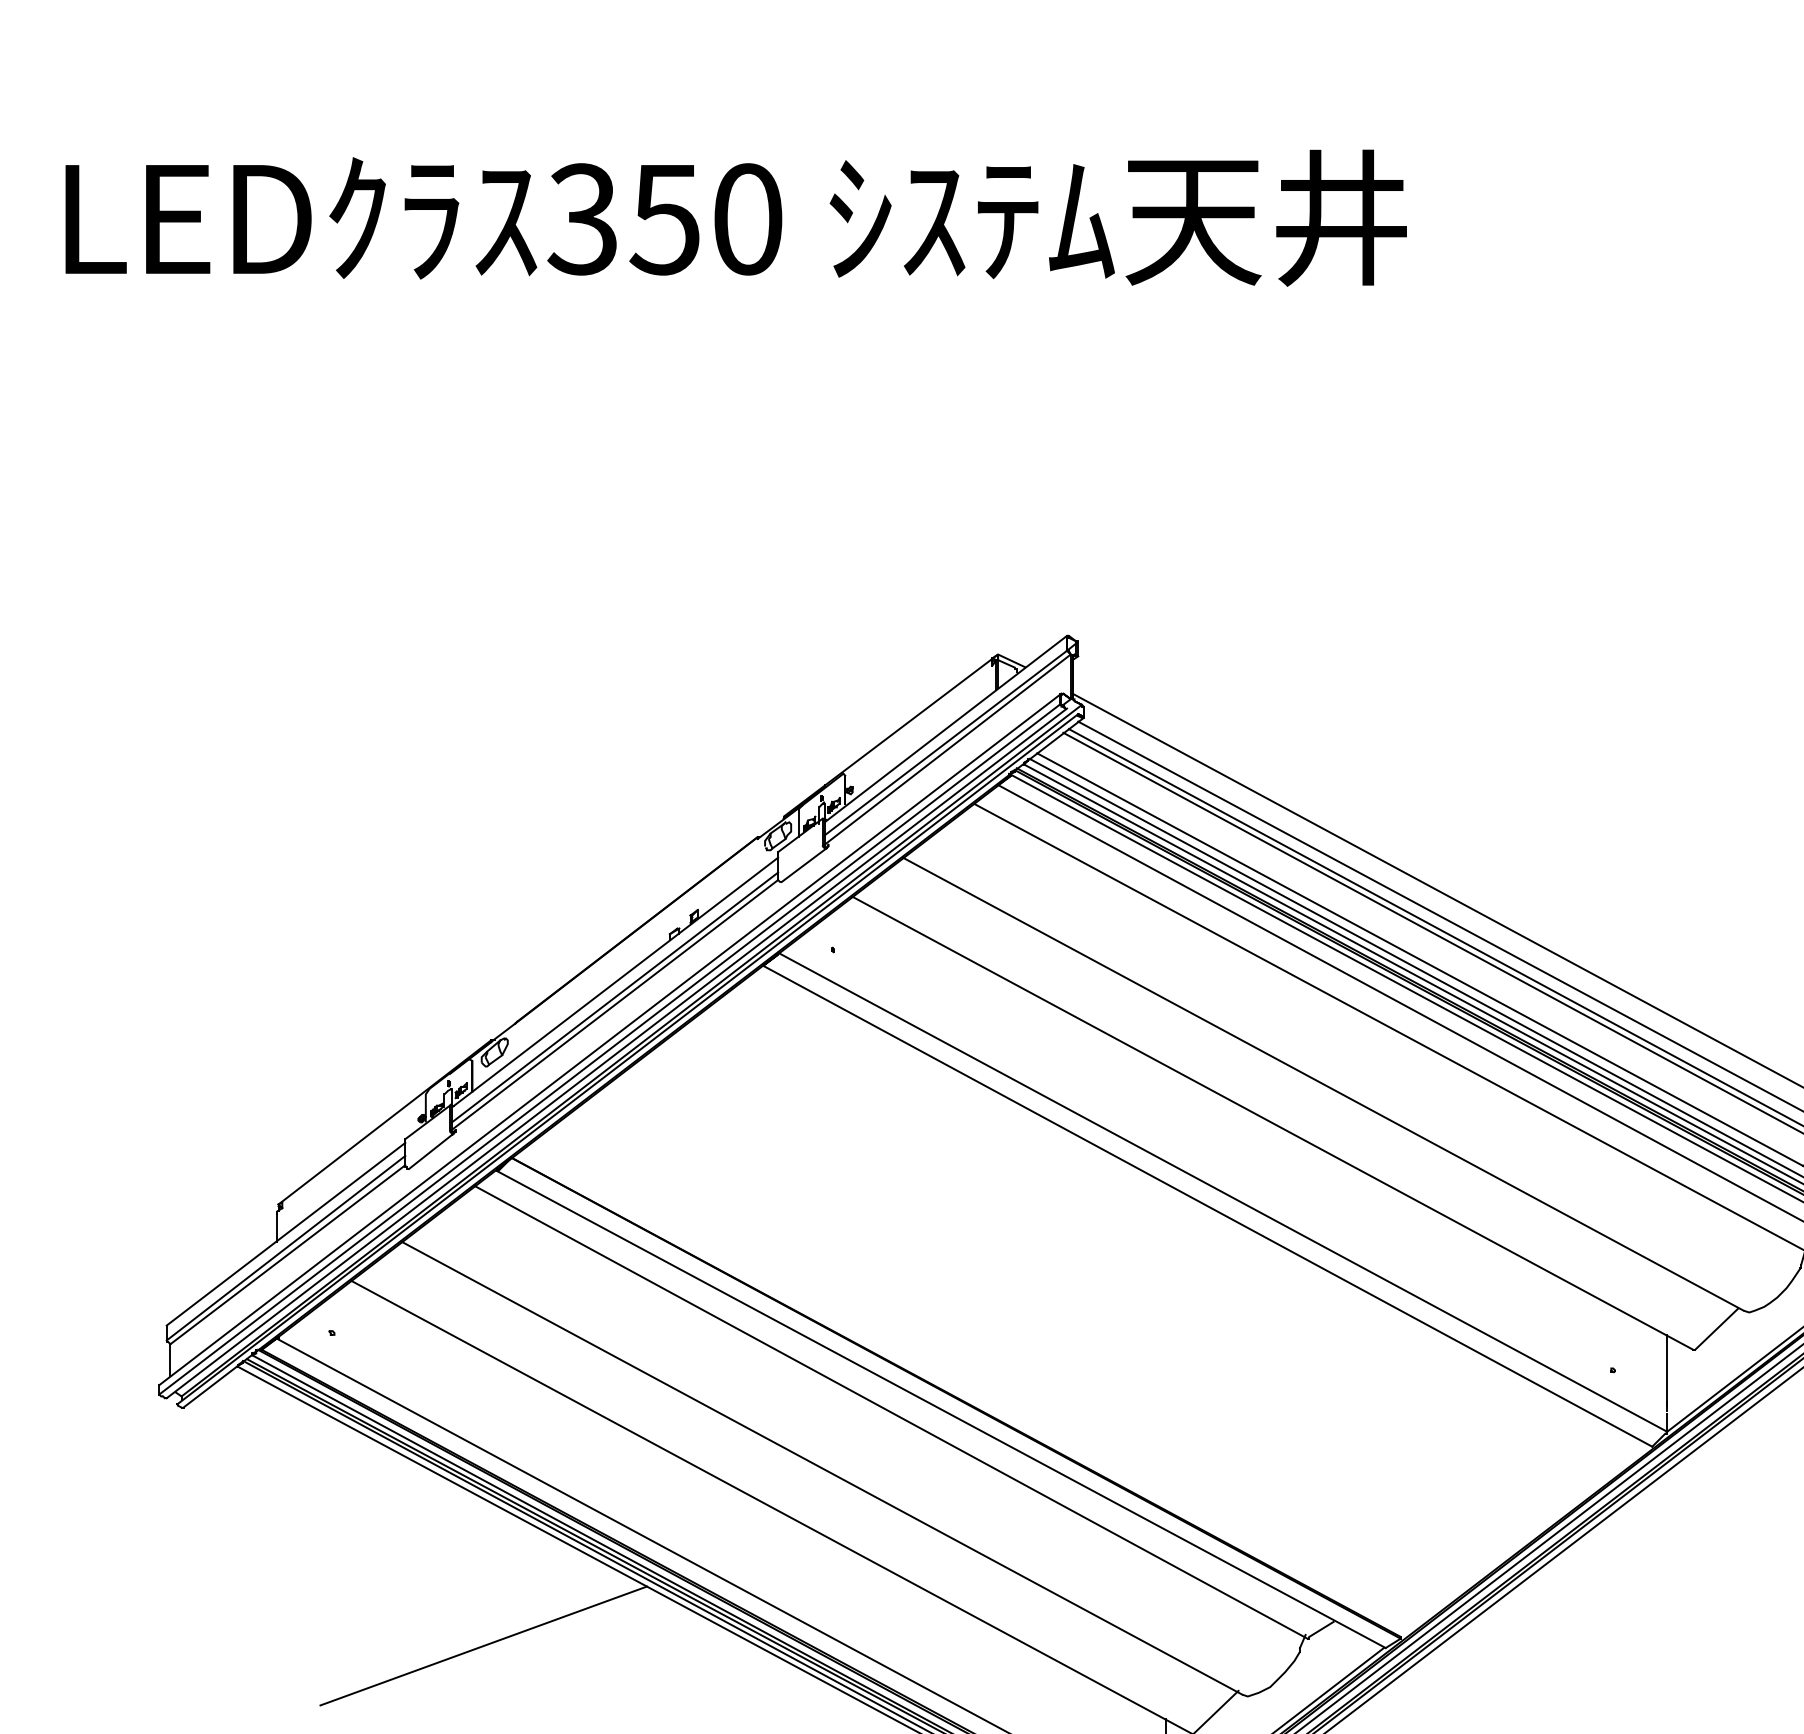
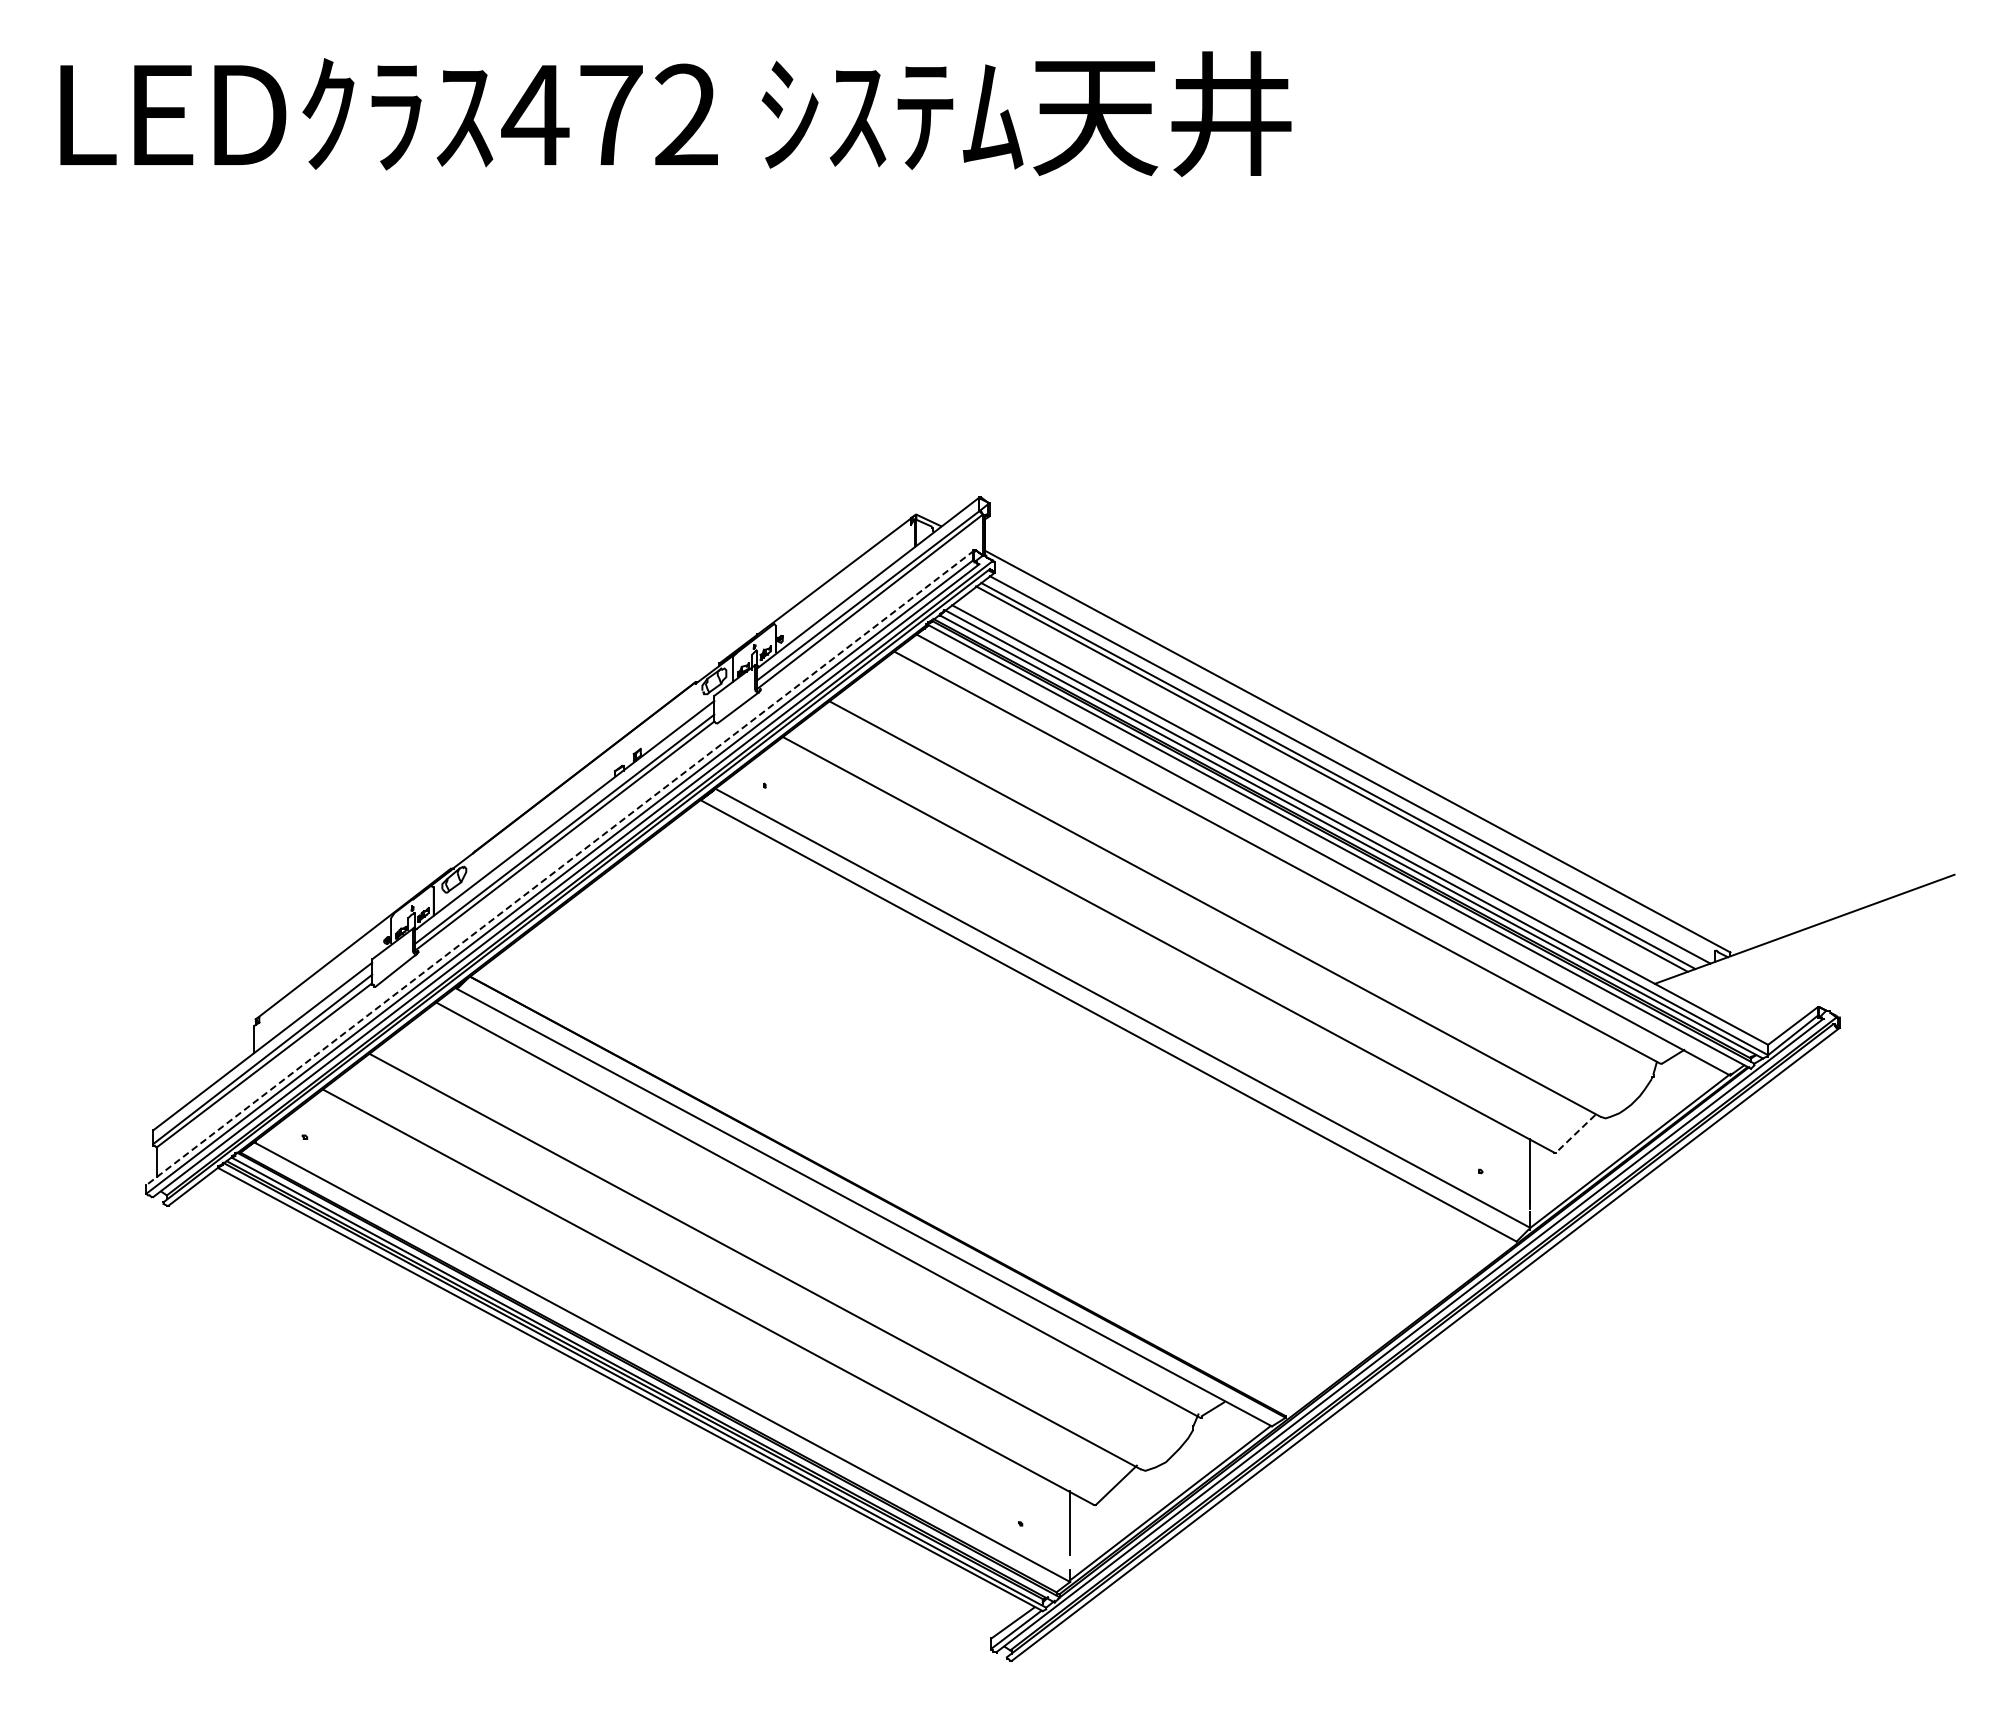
text: (663, 218) -> (609, 114), 350 -> 472
line: (610, 1039) -> (560, 867), solid -> dashed
line: (1716, 1330) -> (1575, 1134), solid -> dashed
line: (484, 1645) -> (444, 1424), removed

